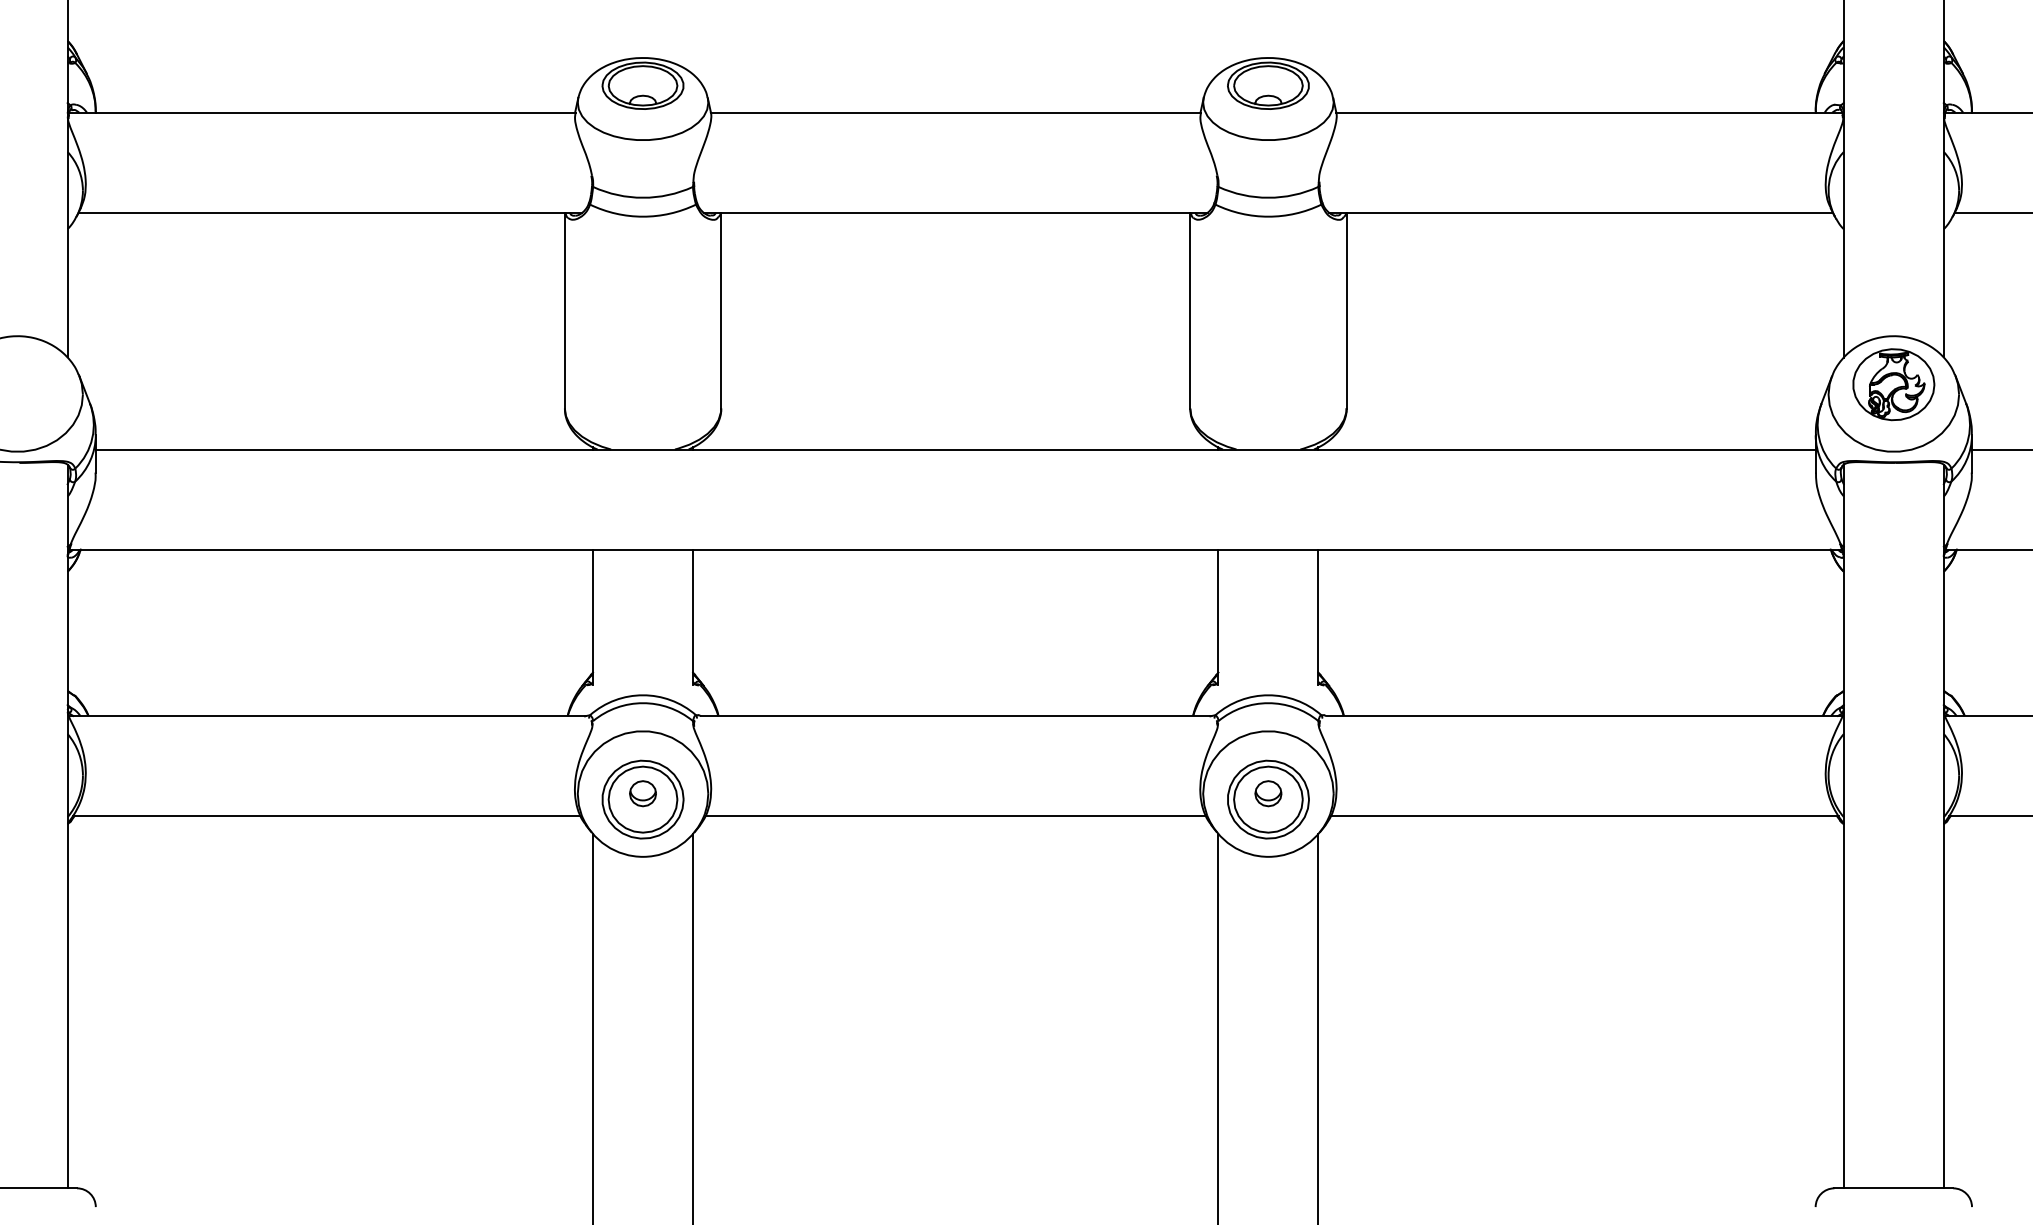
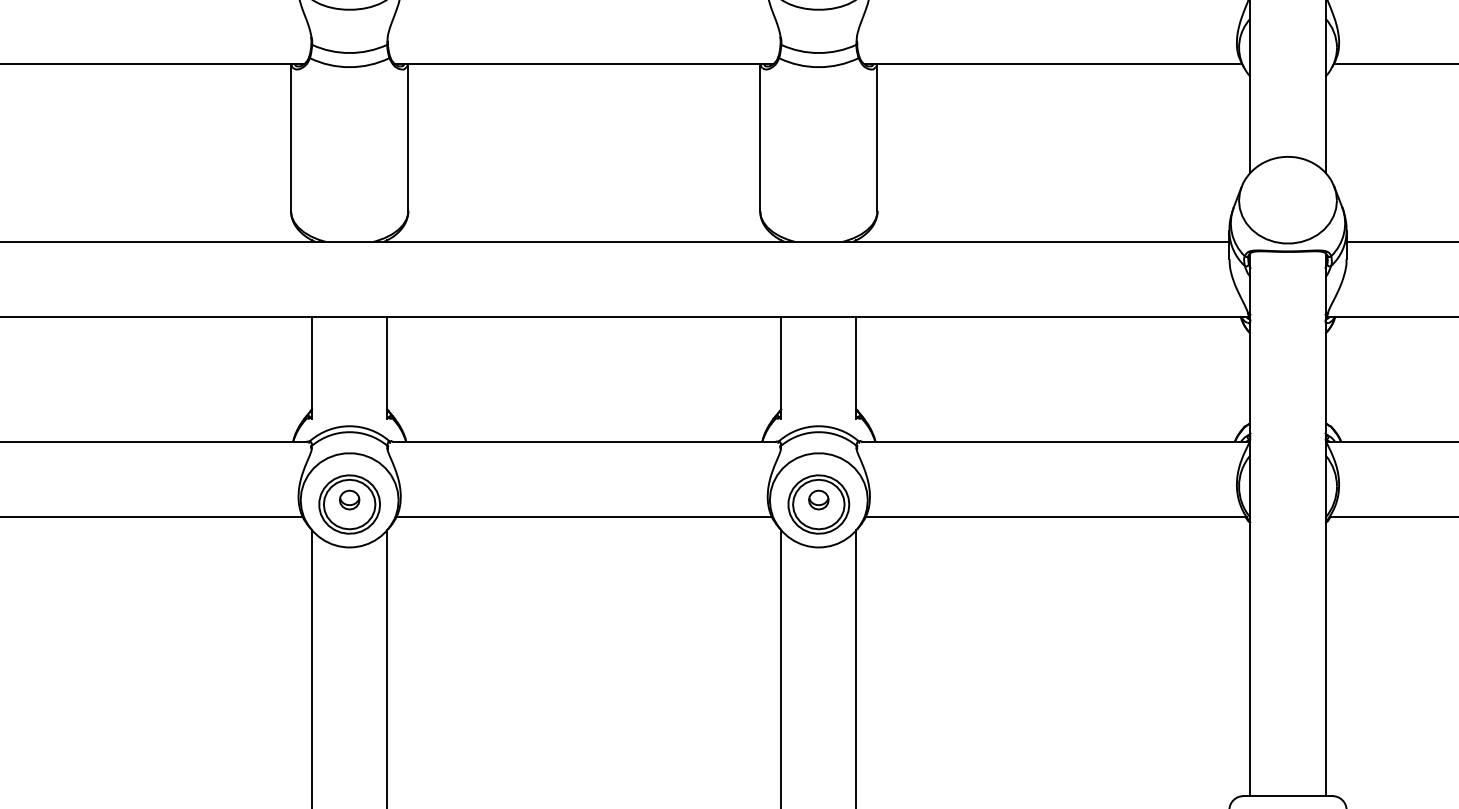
part: (1893, 384) -> (1287, 193), removed

